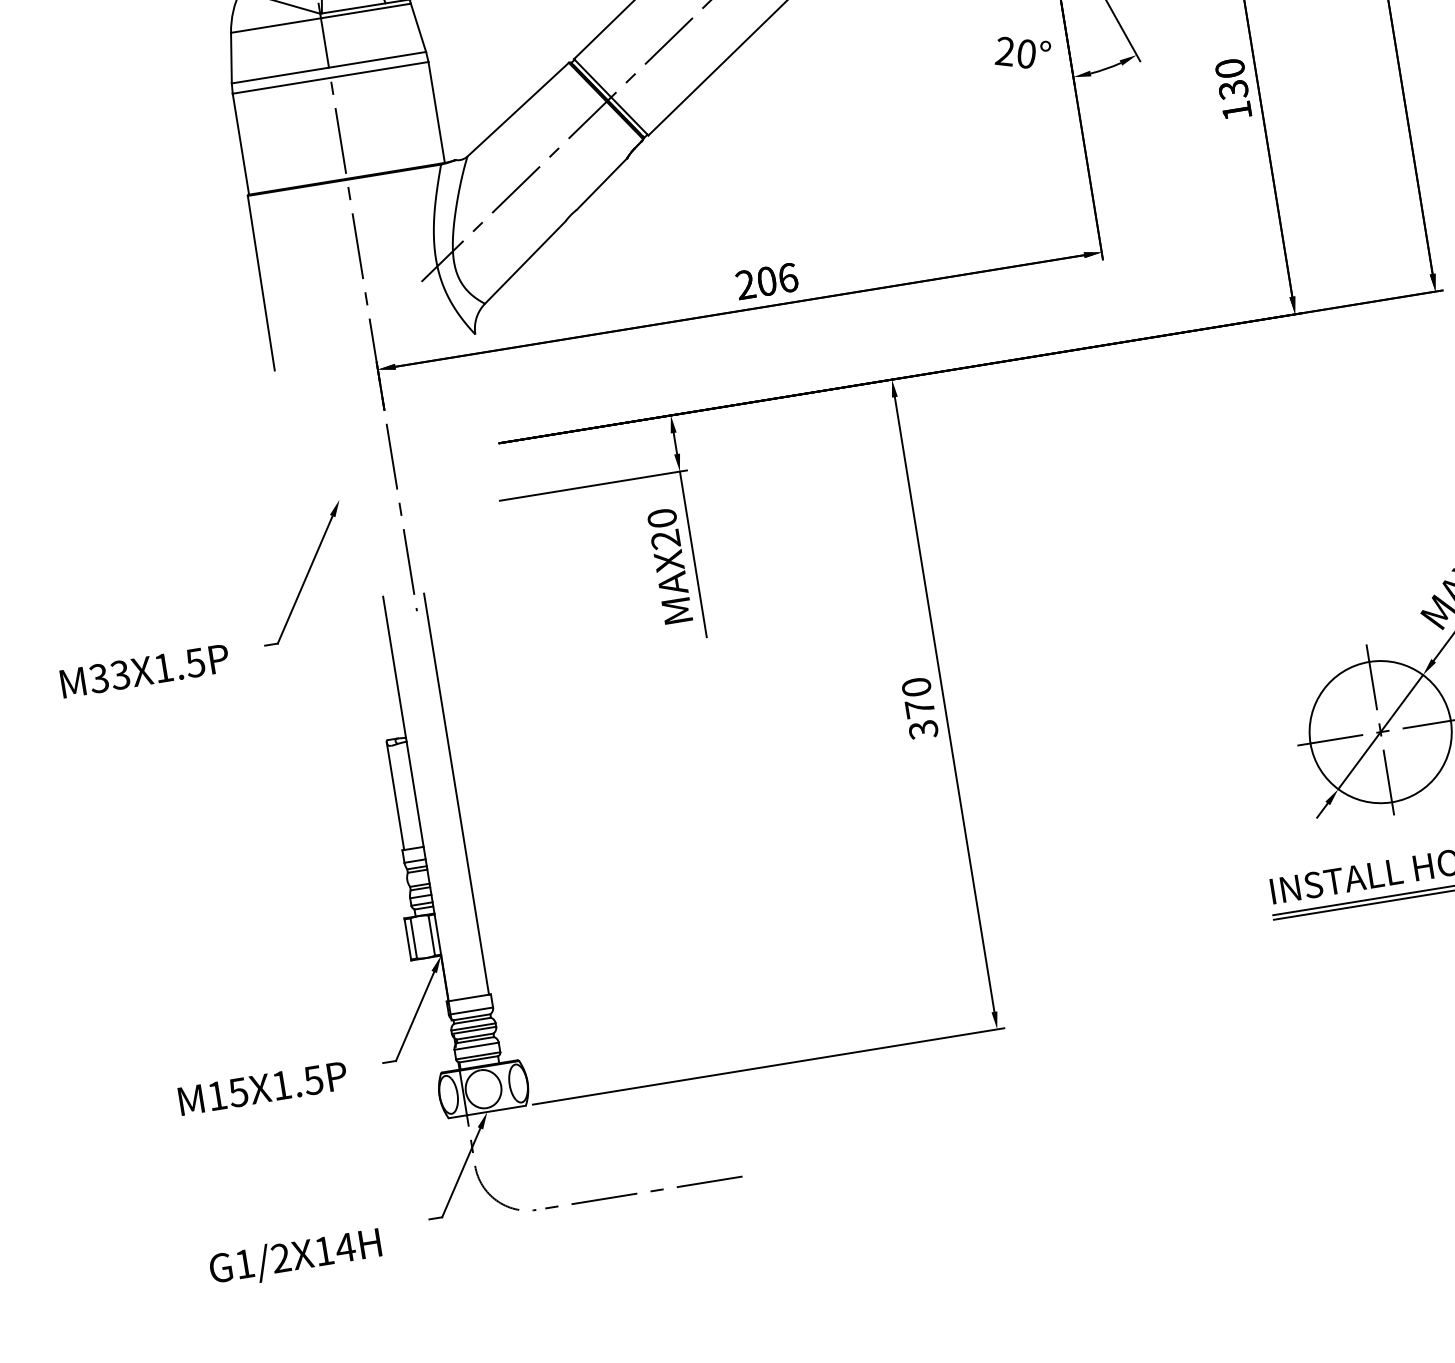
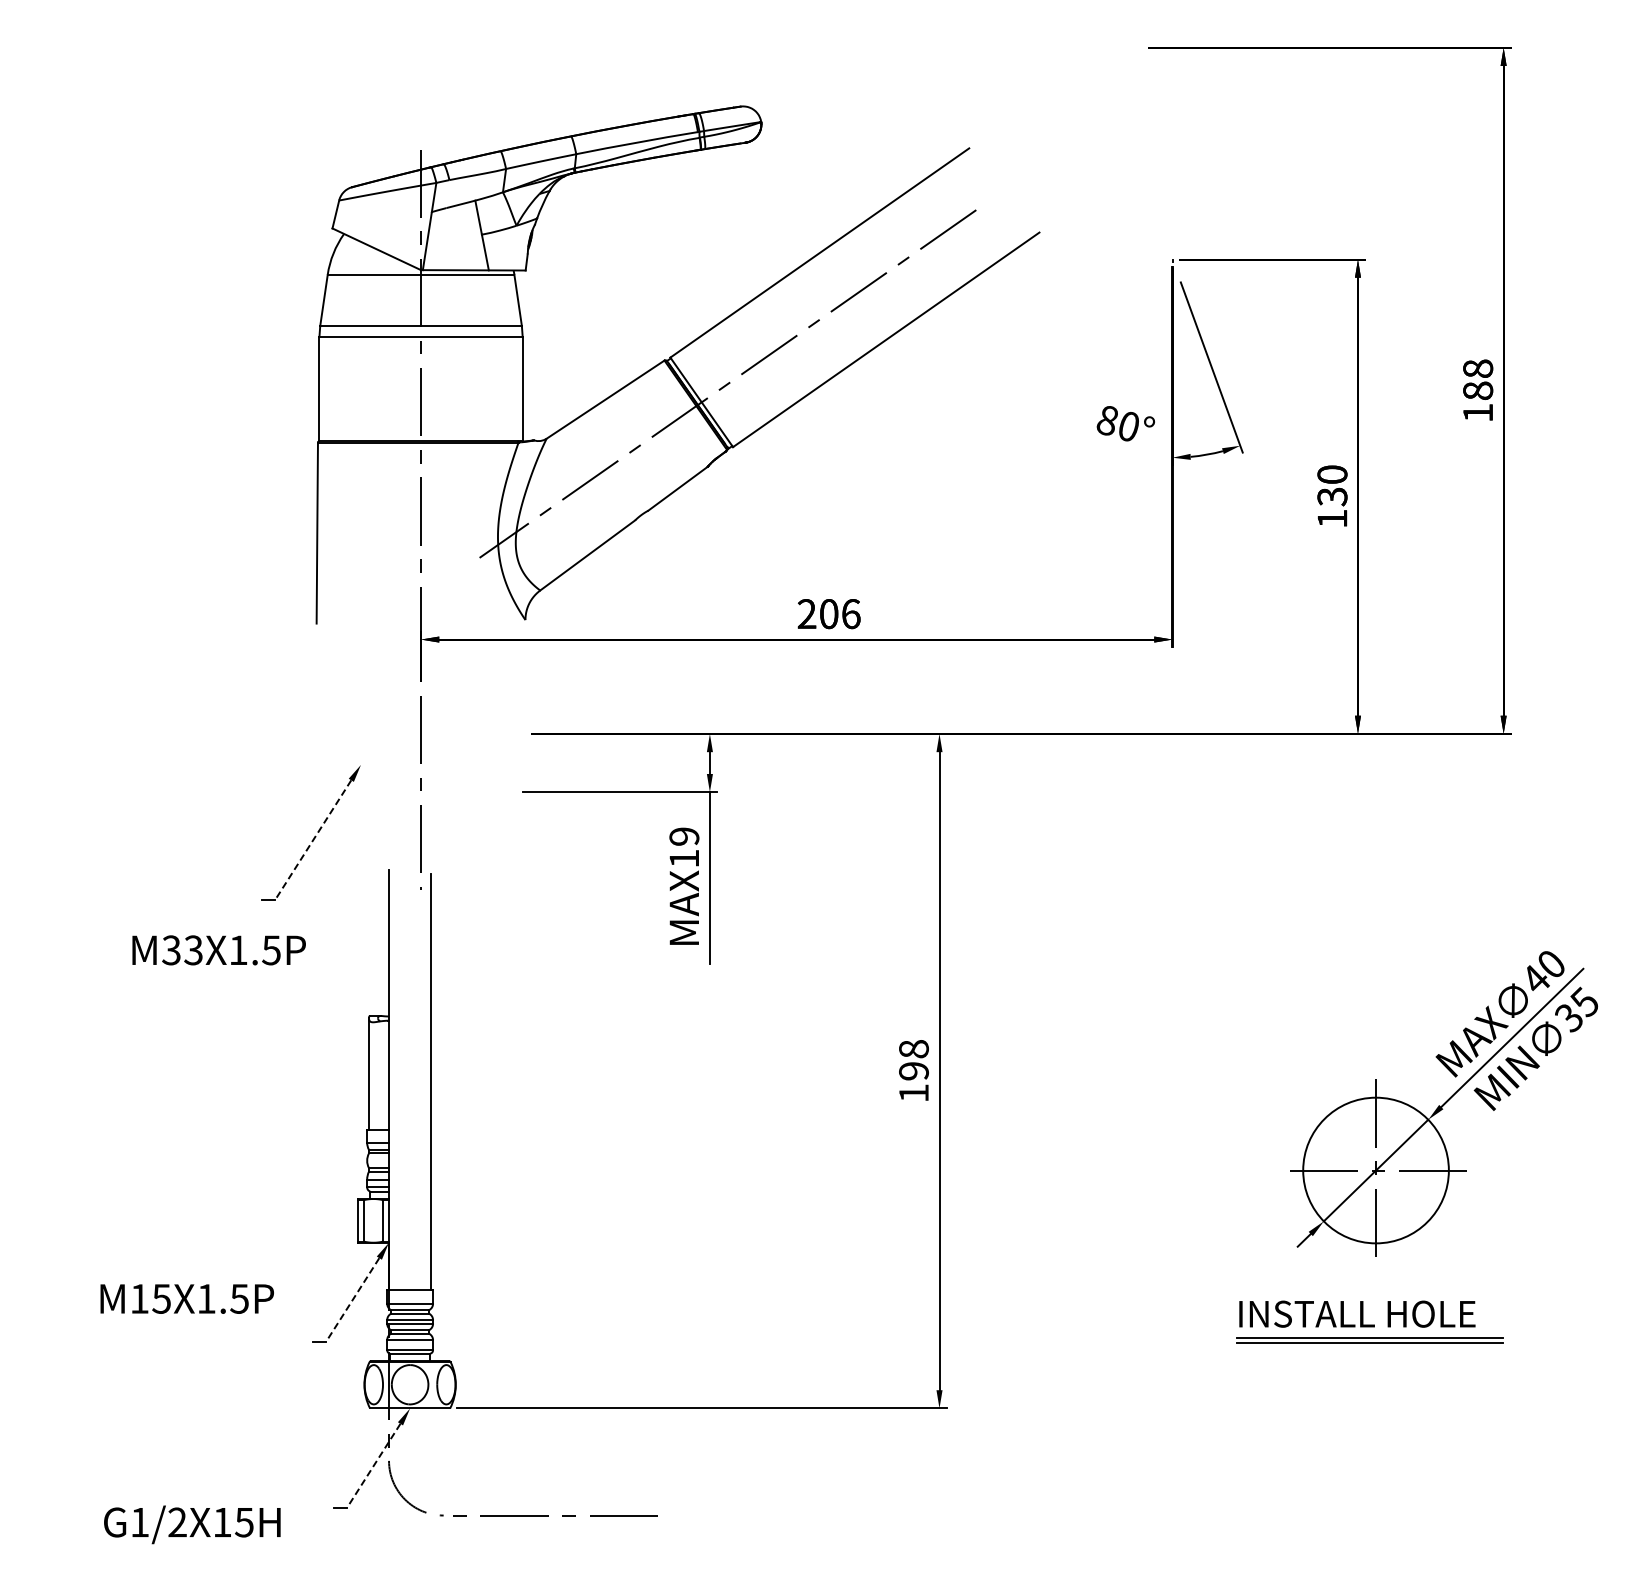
text: (1004, 51) -> (1106, 420), 20° -> 80°
text: (664, 528) -> (684, 847), MAX20 -> MAX19
line: (304, 580) -> (312, 840), solid -> dashed
text: (144, 671) -> (218, 950), moved
text: (919, 708) -> (913, 1071), 370 -> 198
line: (414, 1017) -> (352, 1300), solid -> dashed
text: (262, 1088) -> (186, 1298), moved
line: (460, 1172) -> (373, 1465), solid -> dashed
text: (345, 1247) -> (244, 1522), G1/2X14H -> G1/2X15H

